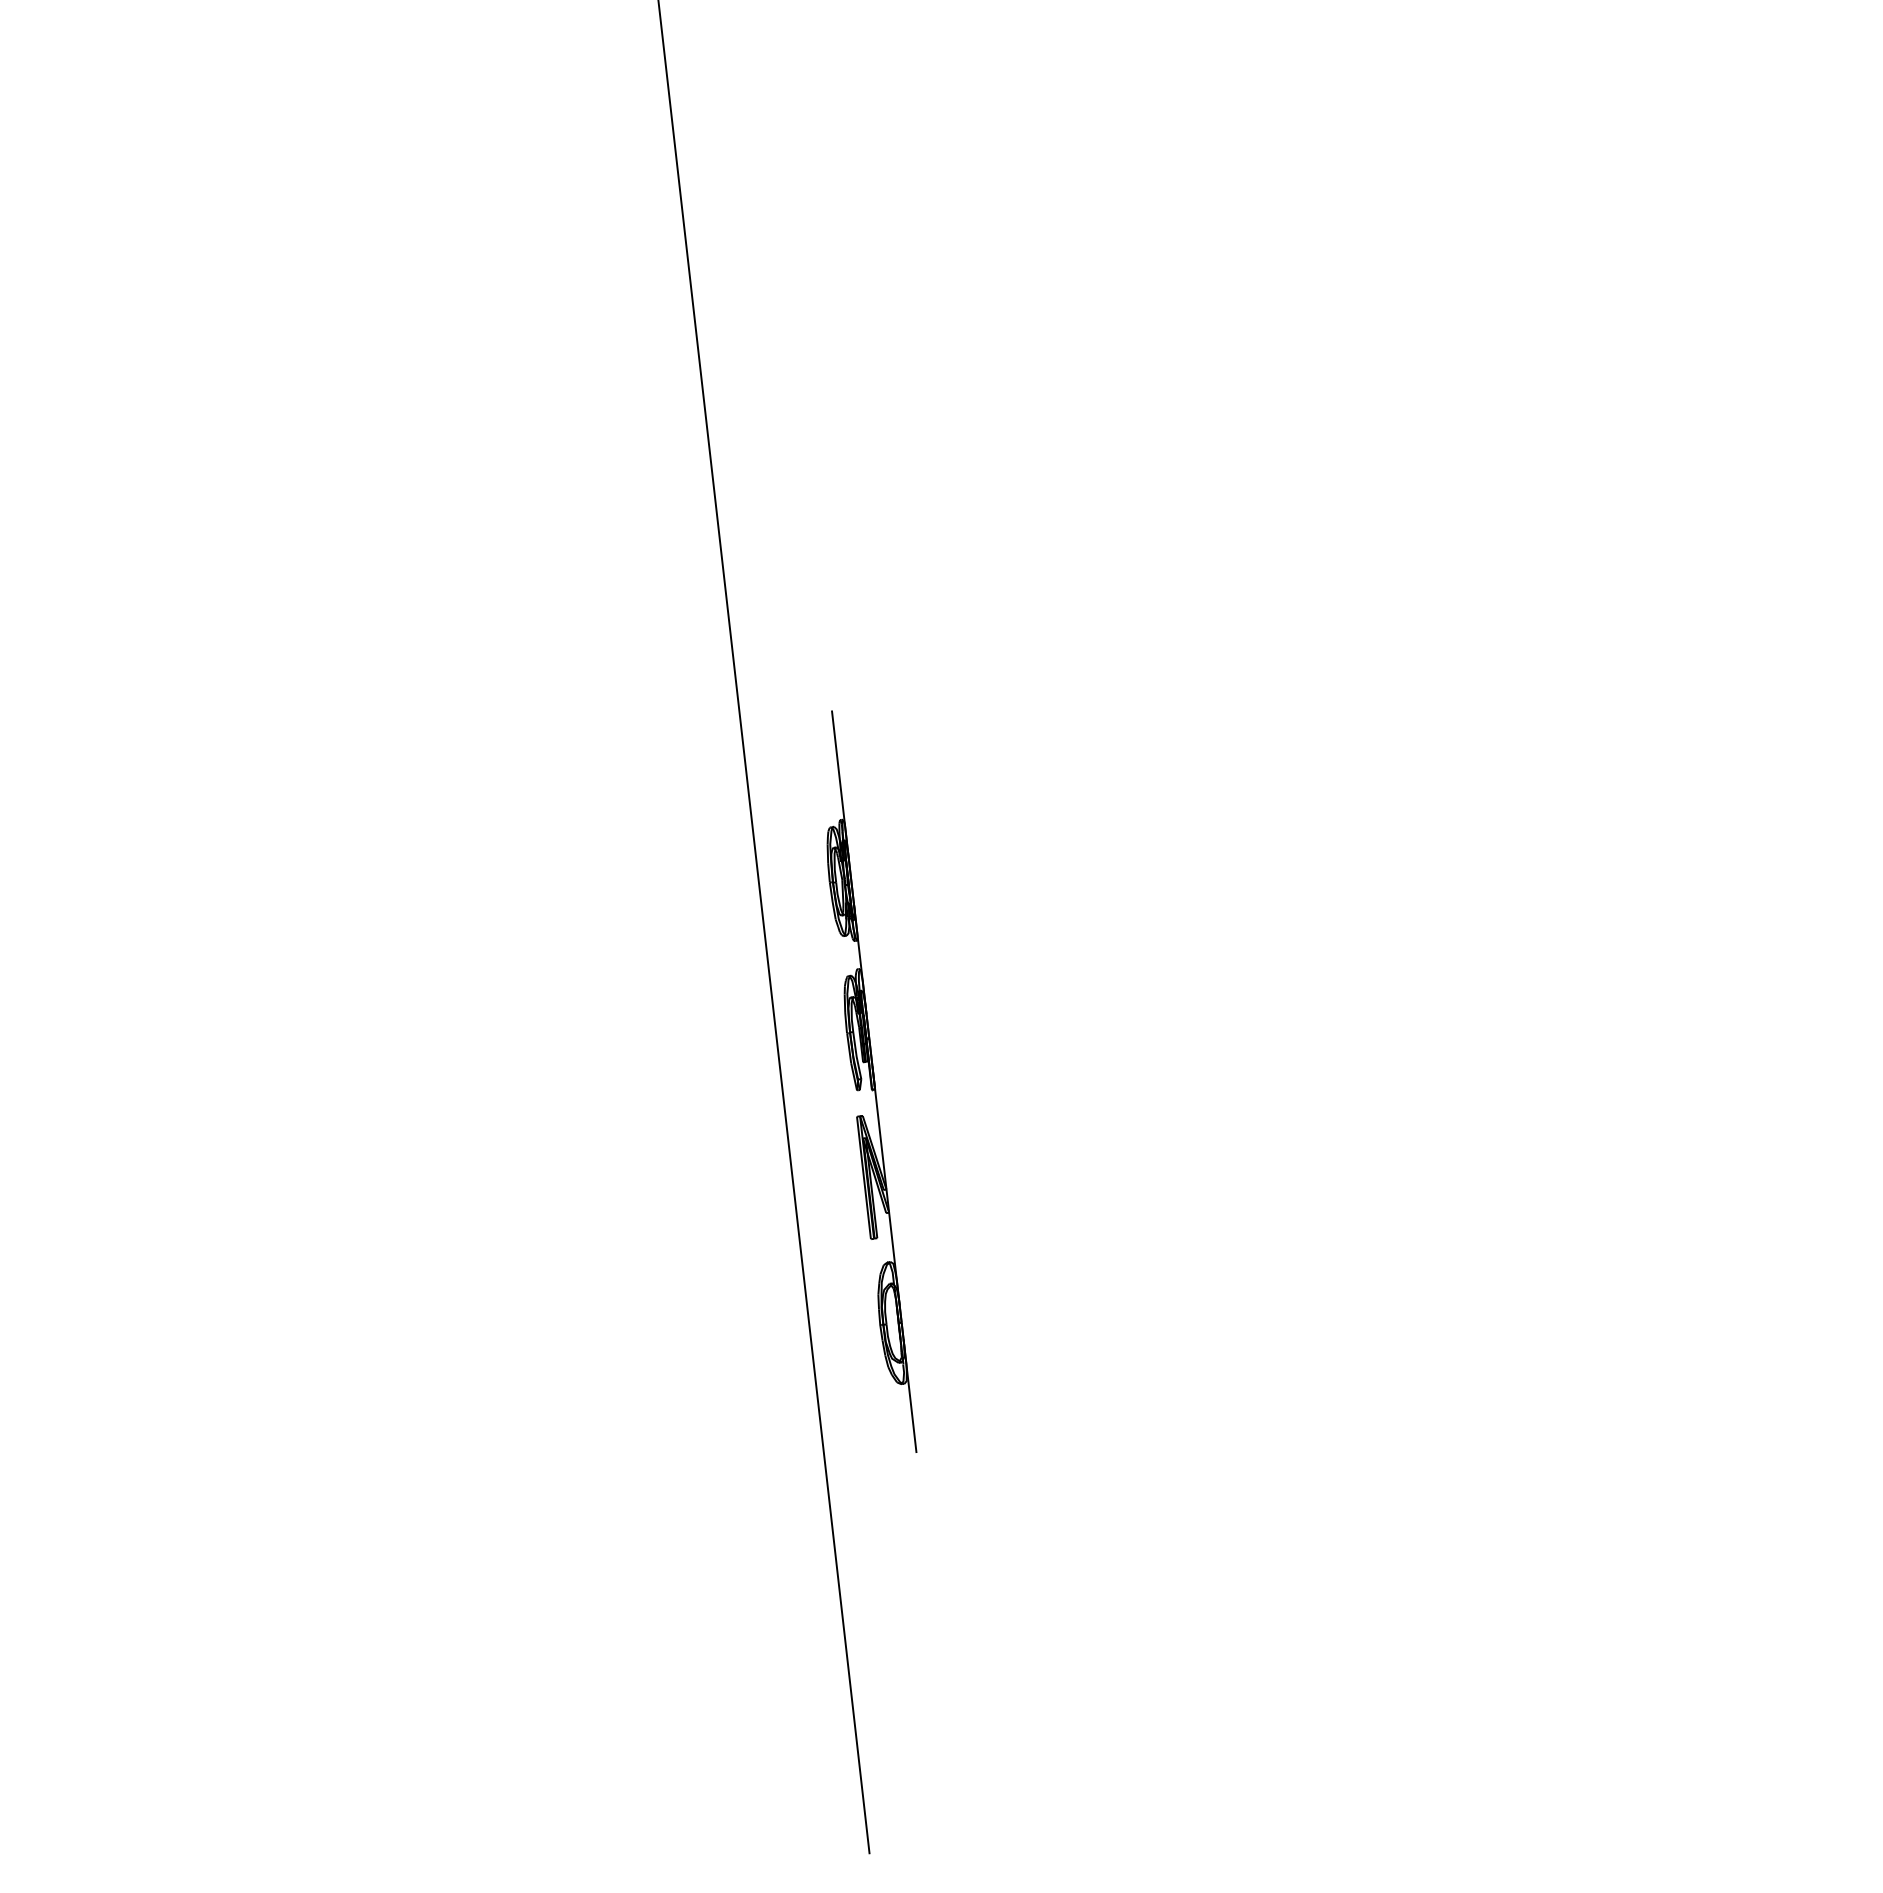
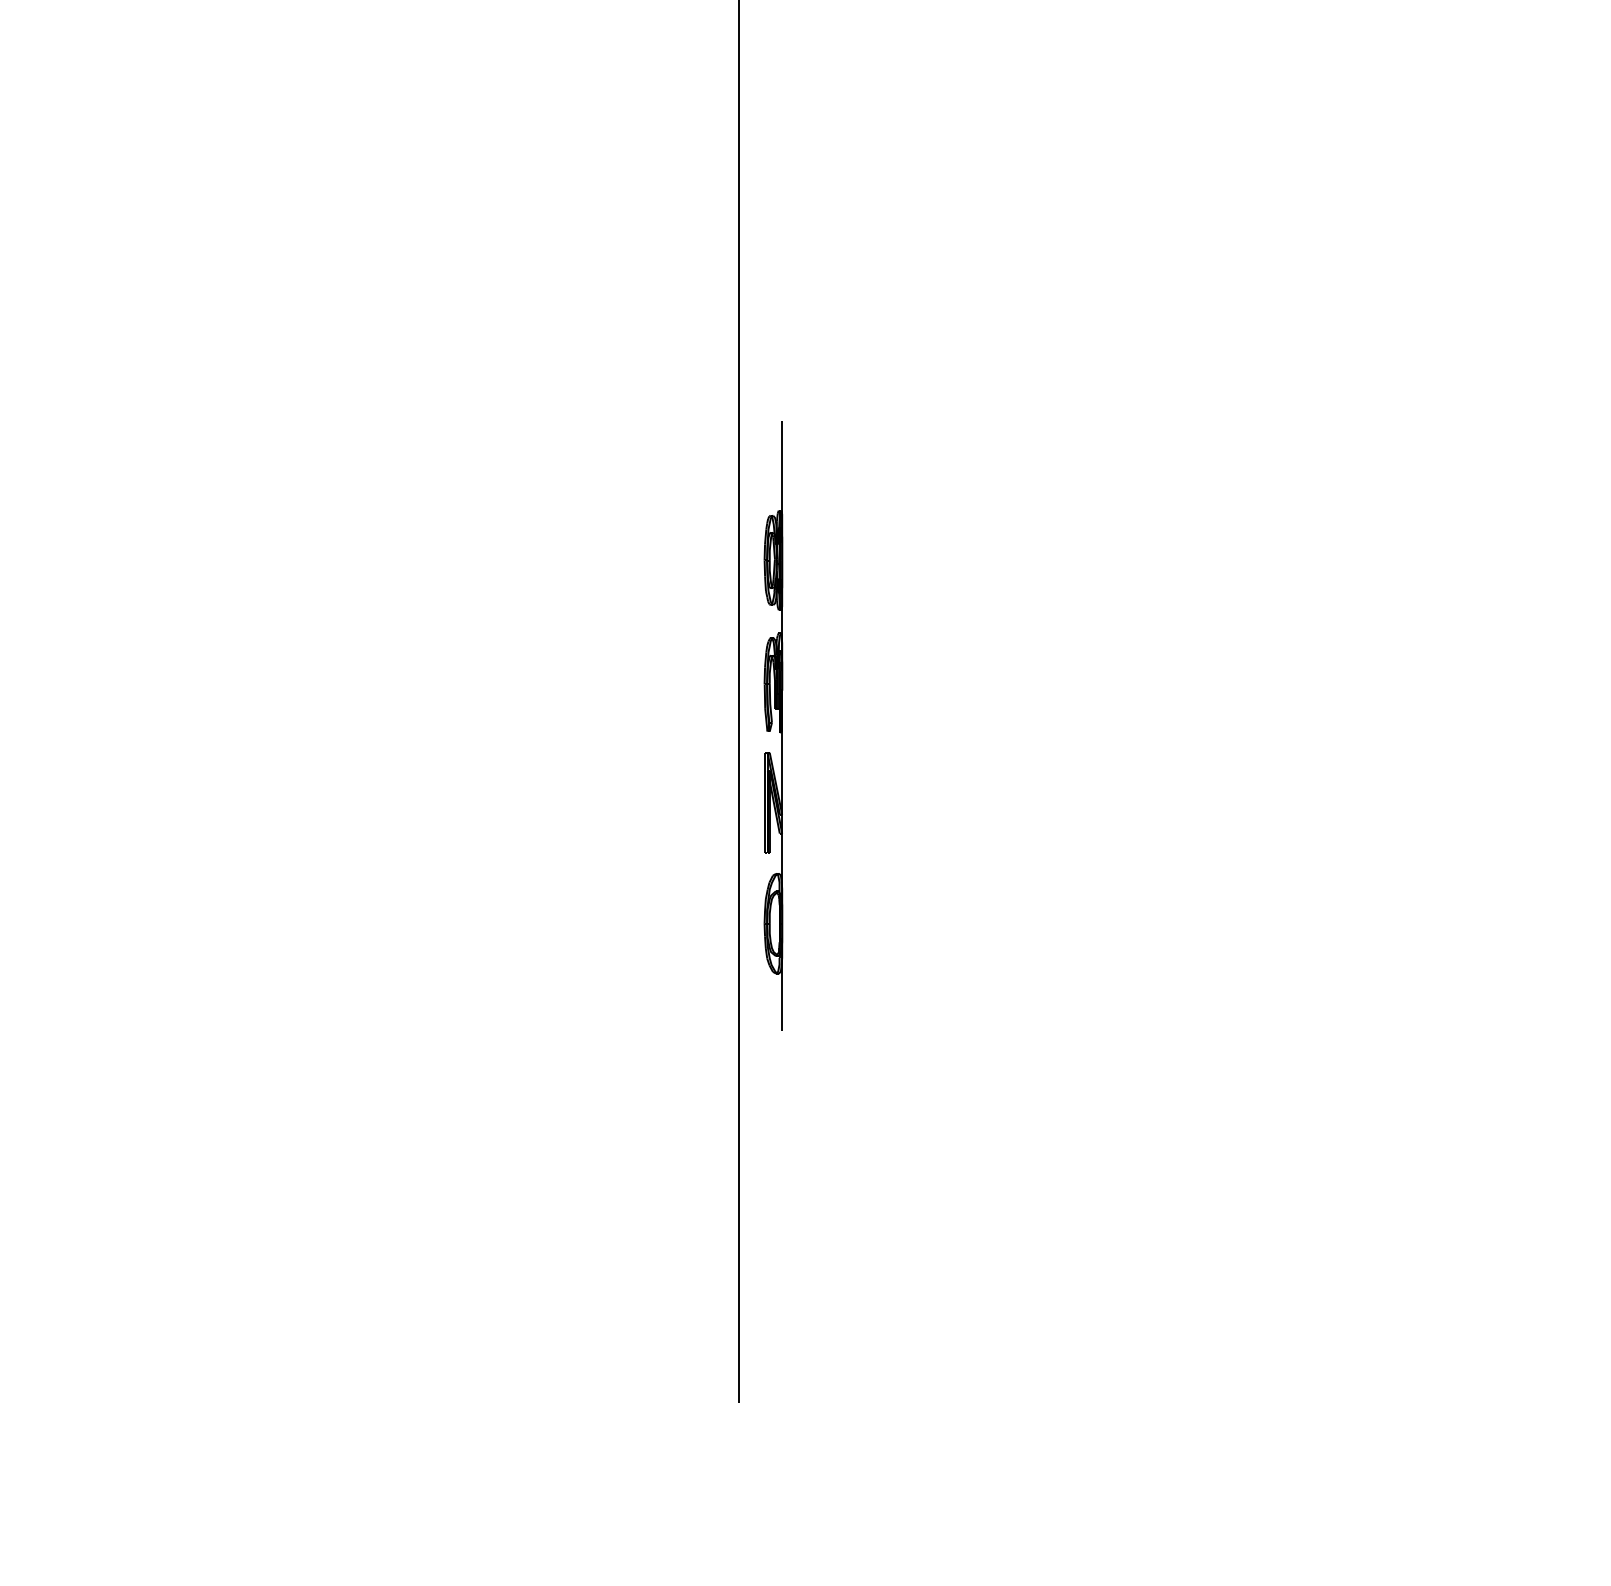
part: (863, 1082) -> (773, 725), moved

